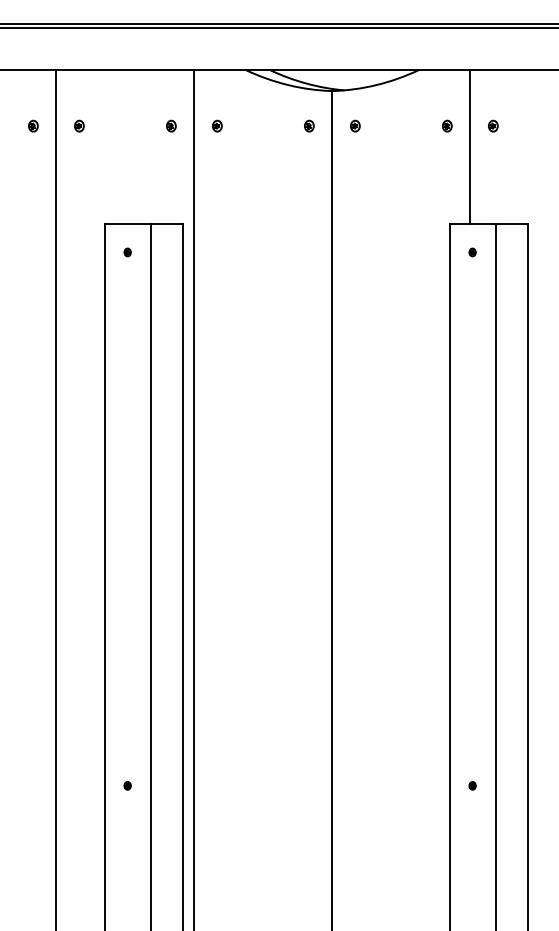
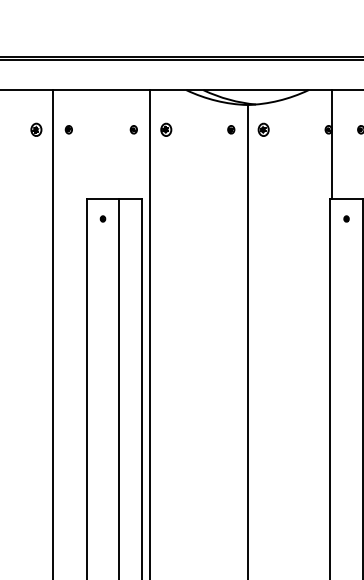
part: (33, 125) -> (36, 129), size x1.6
part: (217, 125) -> (166, 129), size x1.6
part: (355, 125) -> (263, 129), size x1.6
line: (470, 147) -> (332, 144), moved

